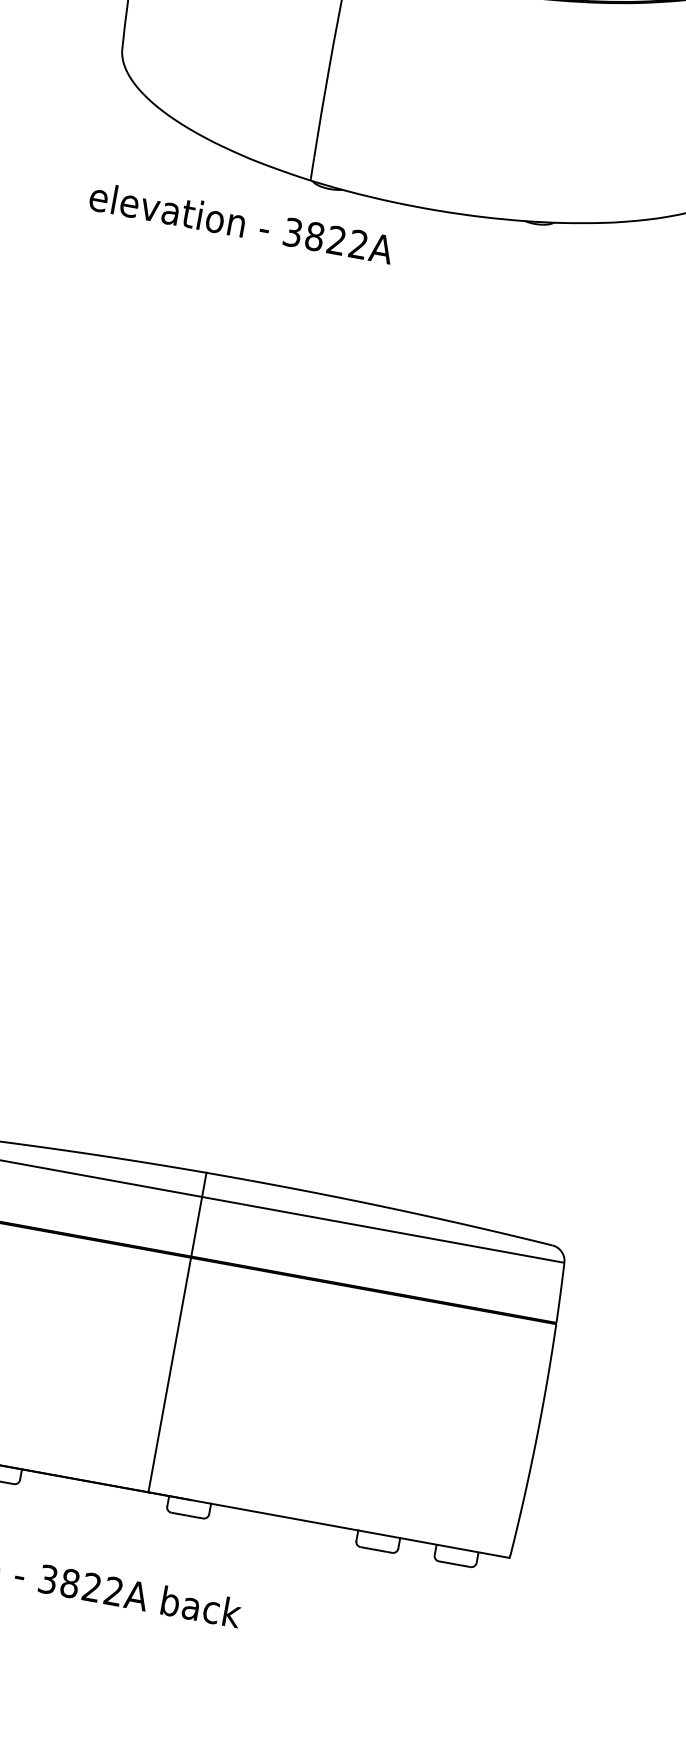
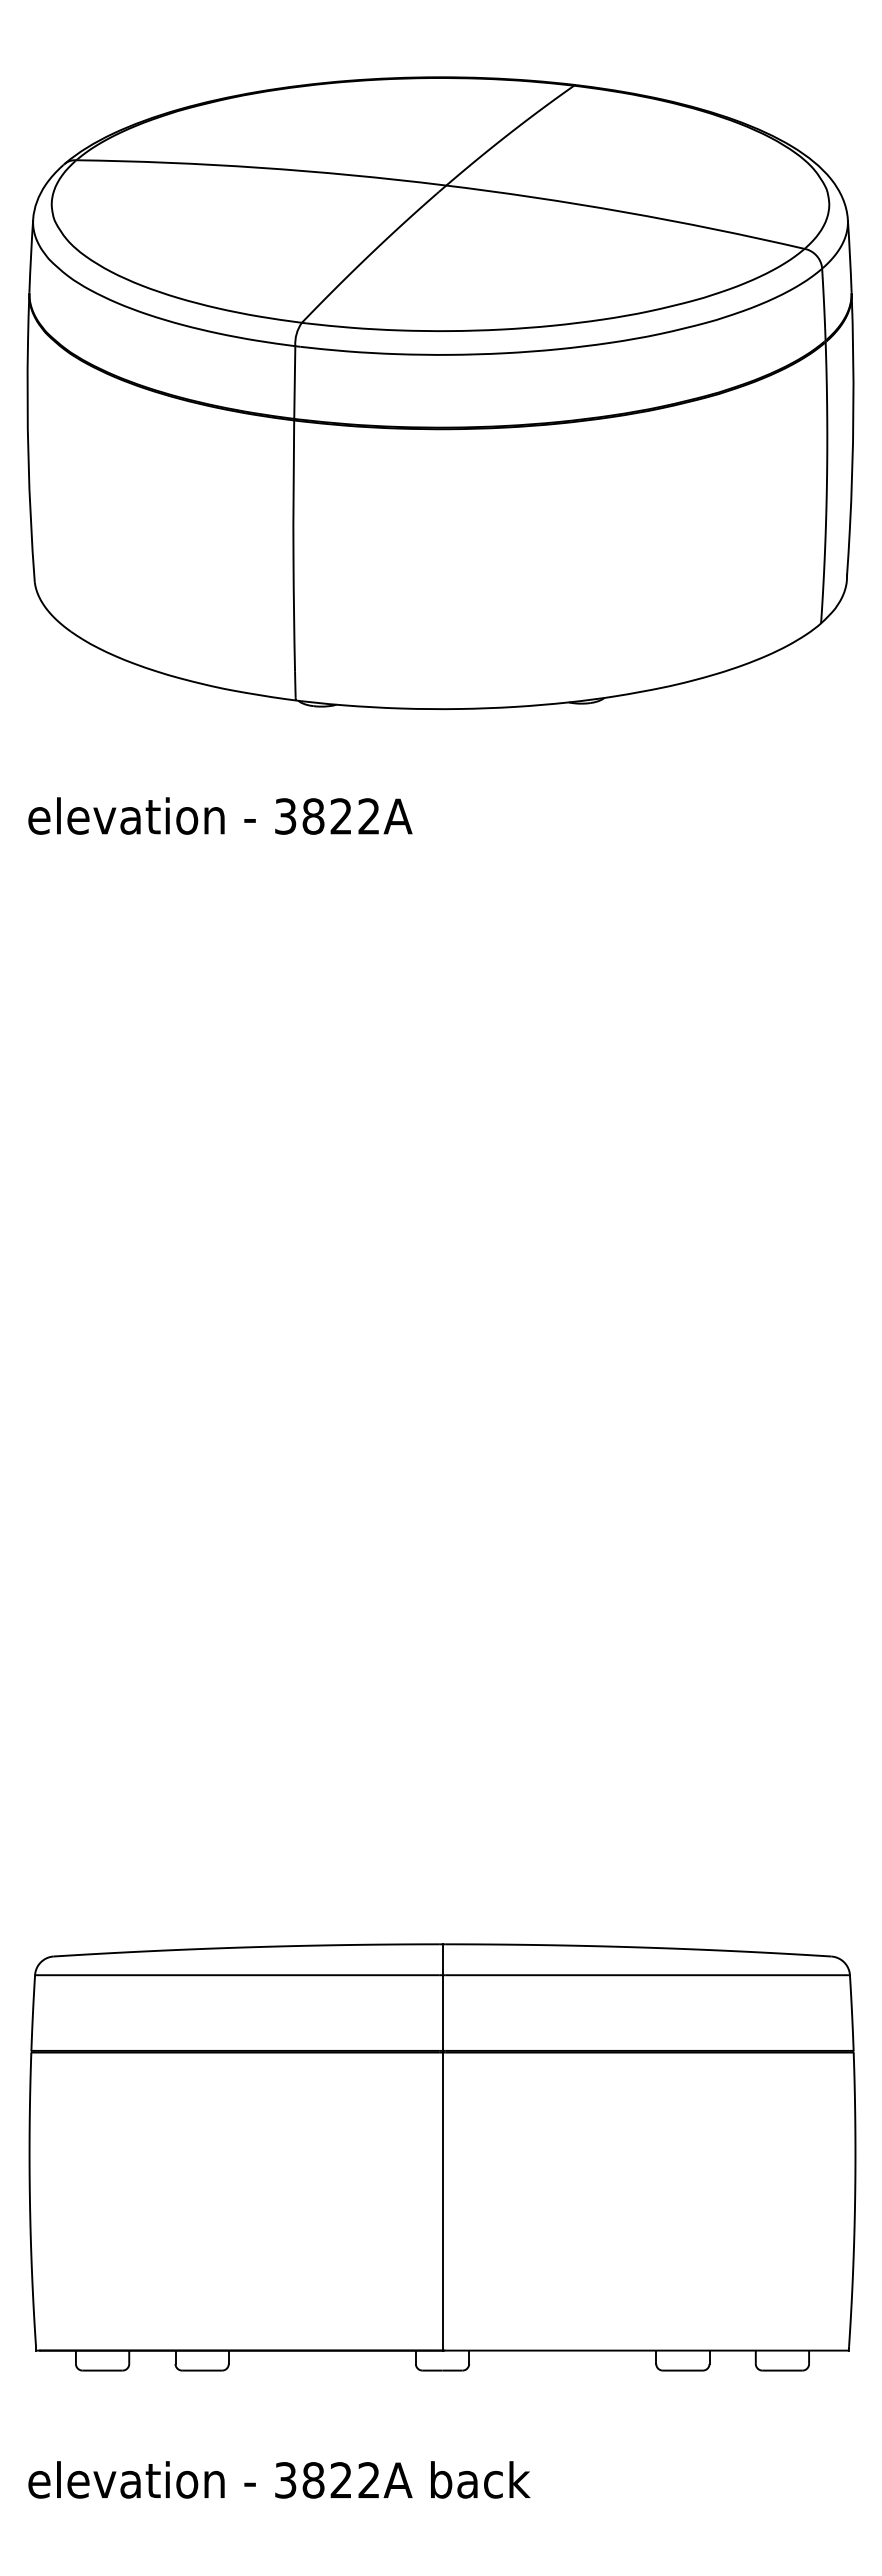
text: (241, 222) -> (220, 815), moved
line: (177, 1332) -> (442, 2147), moved

